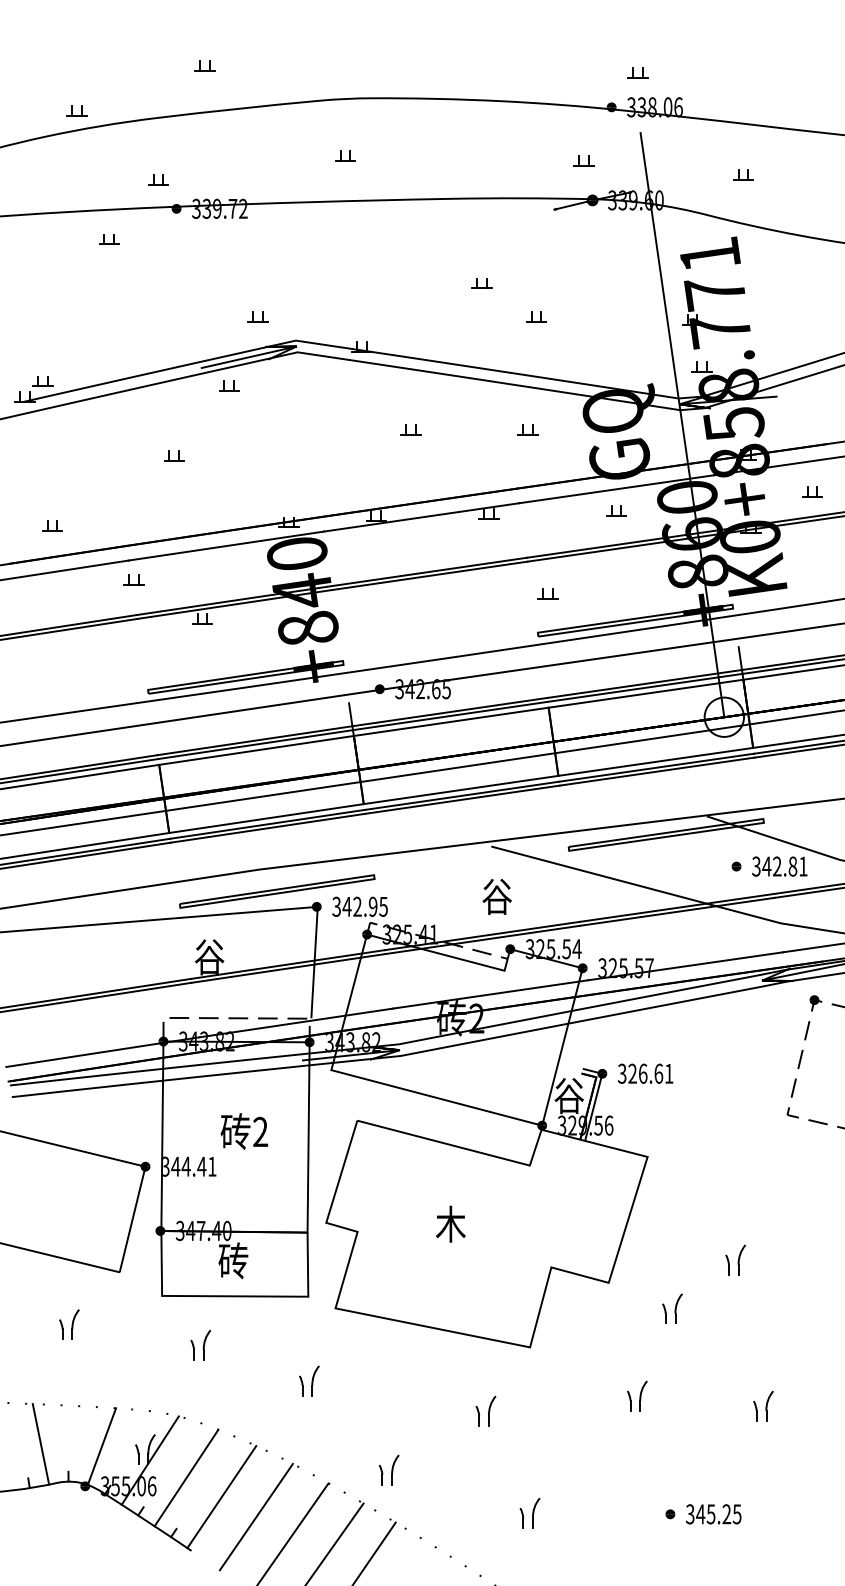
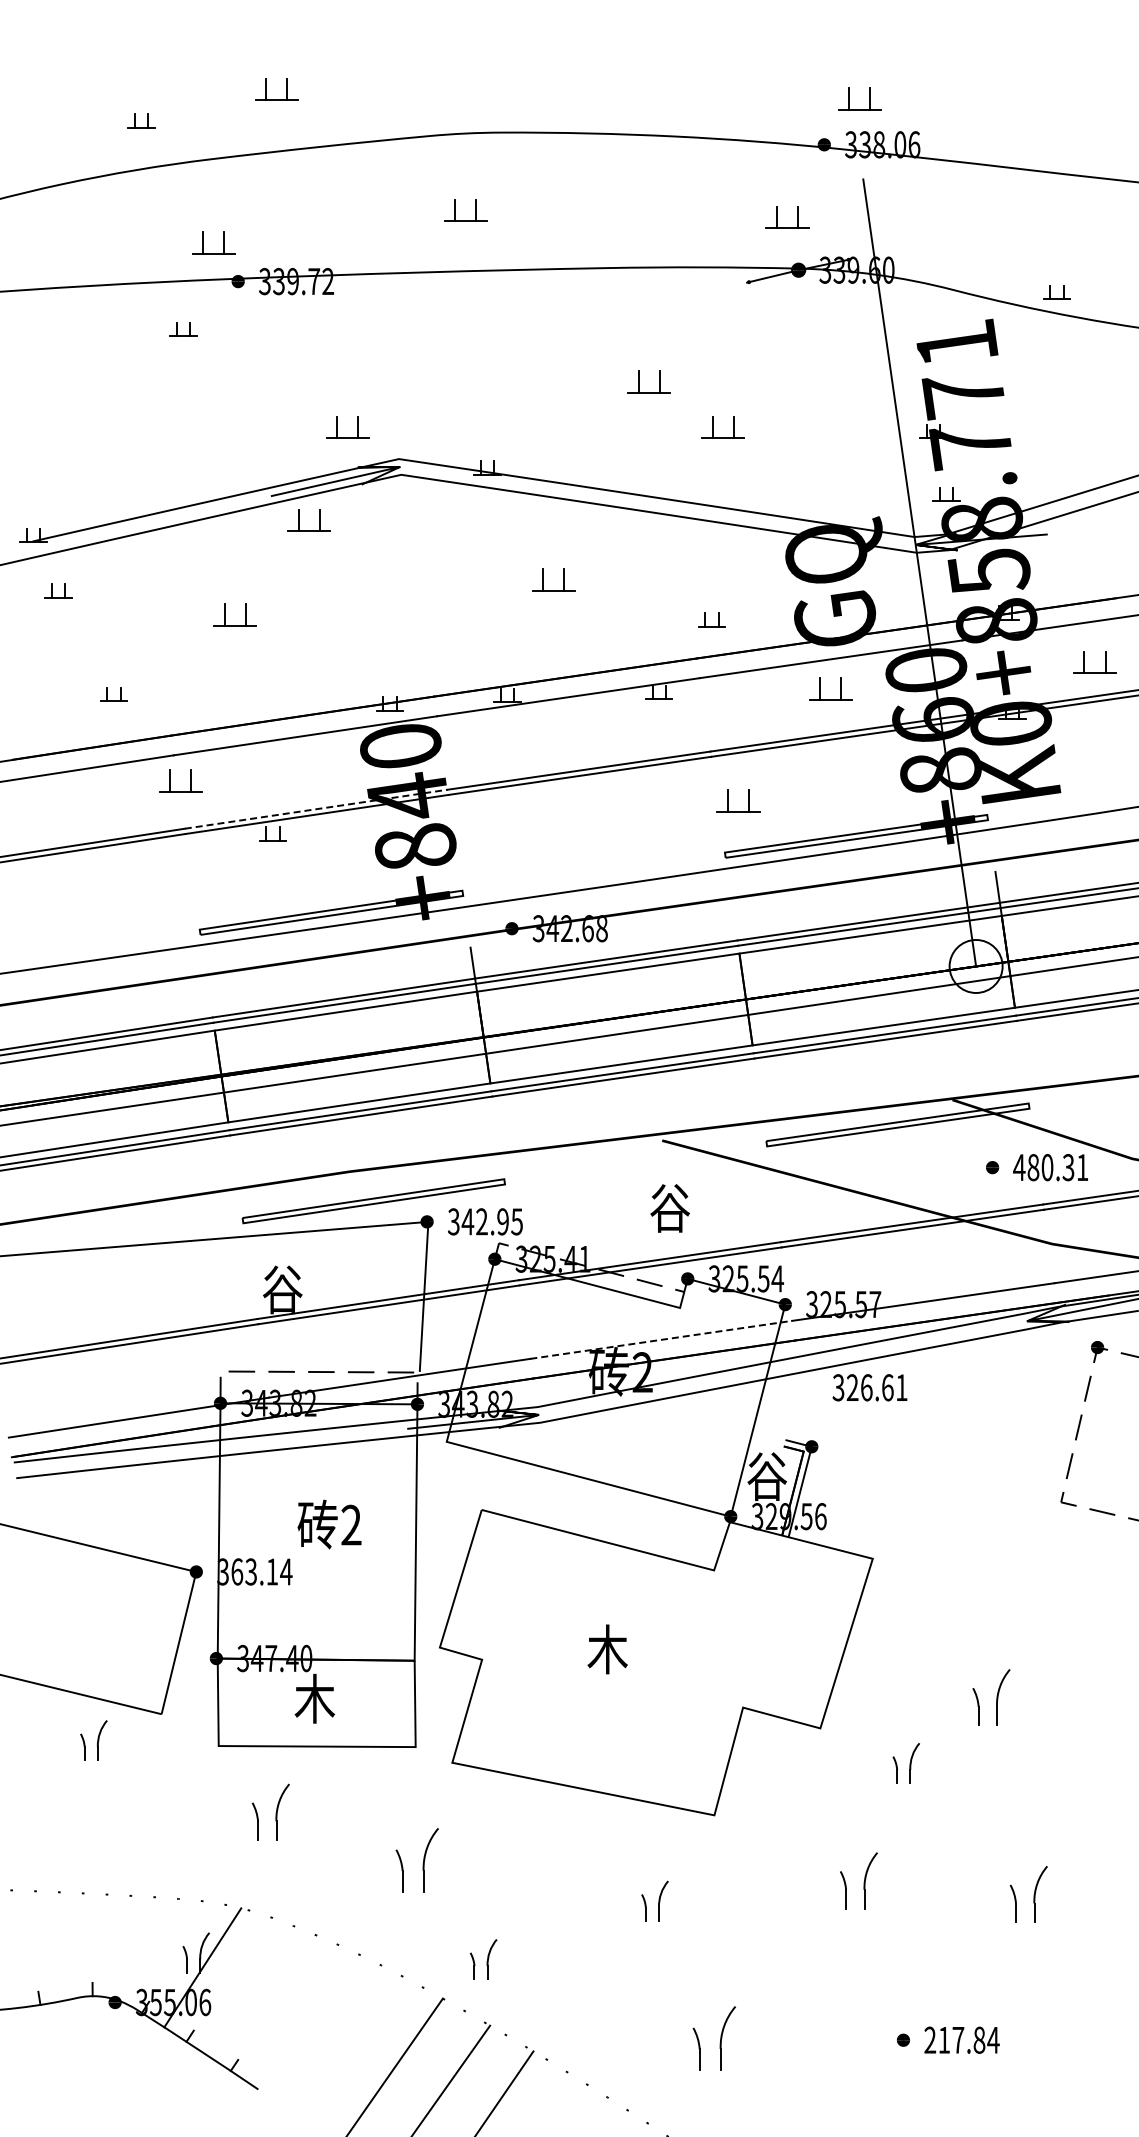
part: (205, 66) -> (276, 89), size x1.6
part: (637, 72) -> (859, 98), size x1.6
part: (77, 110) -> (141, 120), moved
part: (345, 156) -> (465, 210), size x1.6
part: (584, 161) -> (787, 217), size x1.6
part: (743, 175) -> (1056, 292), moved
part: (158, 180) -> (213, 243), size x1.6
part: (109, 239) -> (183, 329), moved
part: (481, 283) -> (649, 382), size x1.6
part: (257, 317) -> (347, 427), size x1.6
part: (536, 317) -> (722, 427), size x1.6
part: (43, 381) -> (58, 590), moved
part: (229, 386) -> (309, 520), size x1.6
part: (410, 430) -> (553, 579), size x1.6
part: (527, 430) -> (711, 619), moved
part: (174, 455) -> (235, 614), size x1.6
part: (812, 491) -> (1094, 662), size x1.6
part: (616, 510) -> (830, 688), size x1.6
part: (52, 525) -> (113, 694), moved
part: (133, 579) -> (180, 781), size x1.6
part: (547, 594) -> (738, 800), size x1.6
line: (234, 600) -> (316, 809), solid -> dashed
text: (446, 689) -> (601, 928), 342.65 -> 342.68
text: (774, 866) -> (1043, 1167), 342.81 -> 480.31
line: (490, 994) -> (661, 1339), solid -> dashed
text: (645, 1073) -> (869, 1387), moved
text: (193, 1166) -> (261, 1571), 344.41 -> 363.14
part: (735, 1259) -> (991, 1697), size x1.4
text: (233, 1260) -> (314, 1698), 砖 -> 木
part: (69, 1324) -> (93, 1740), moved
part: (200, 1345) -> (270, 1812), size x1.4
part: (308, 1380) -> (416, 1860), size x1.6
part: (637, 1395) -> (858, 1880), size x1.4
part: (763, 1406) -> (1028, 1894), size x1.4
line: (40, 1443) -> (55, 1945), removed
line: (101, 1446) -> (137, 1948), removed
part: (389, 1469) -> (483, 1959), moved
line: (186, 1478) -> (251, 1991), removed
line: (221, 1496) -> (298, 2016), removed
part: (530, 1513) -> (714, 2038), size x1.6
text: (713, 1513) -> (961, 2039), 345.25 -> 217.84
line: (256, 1516) -> (345, 2043), removed

